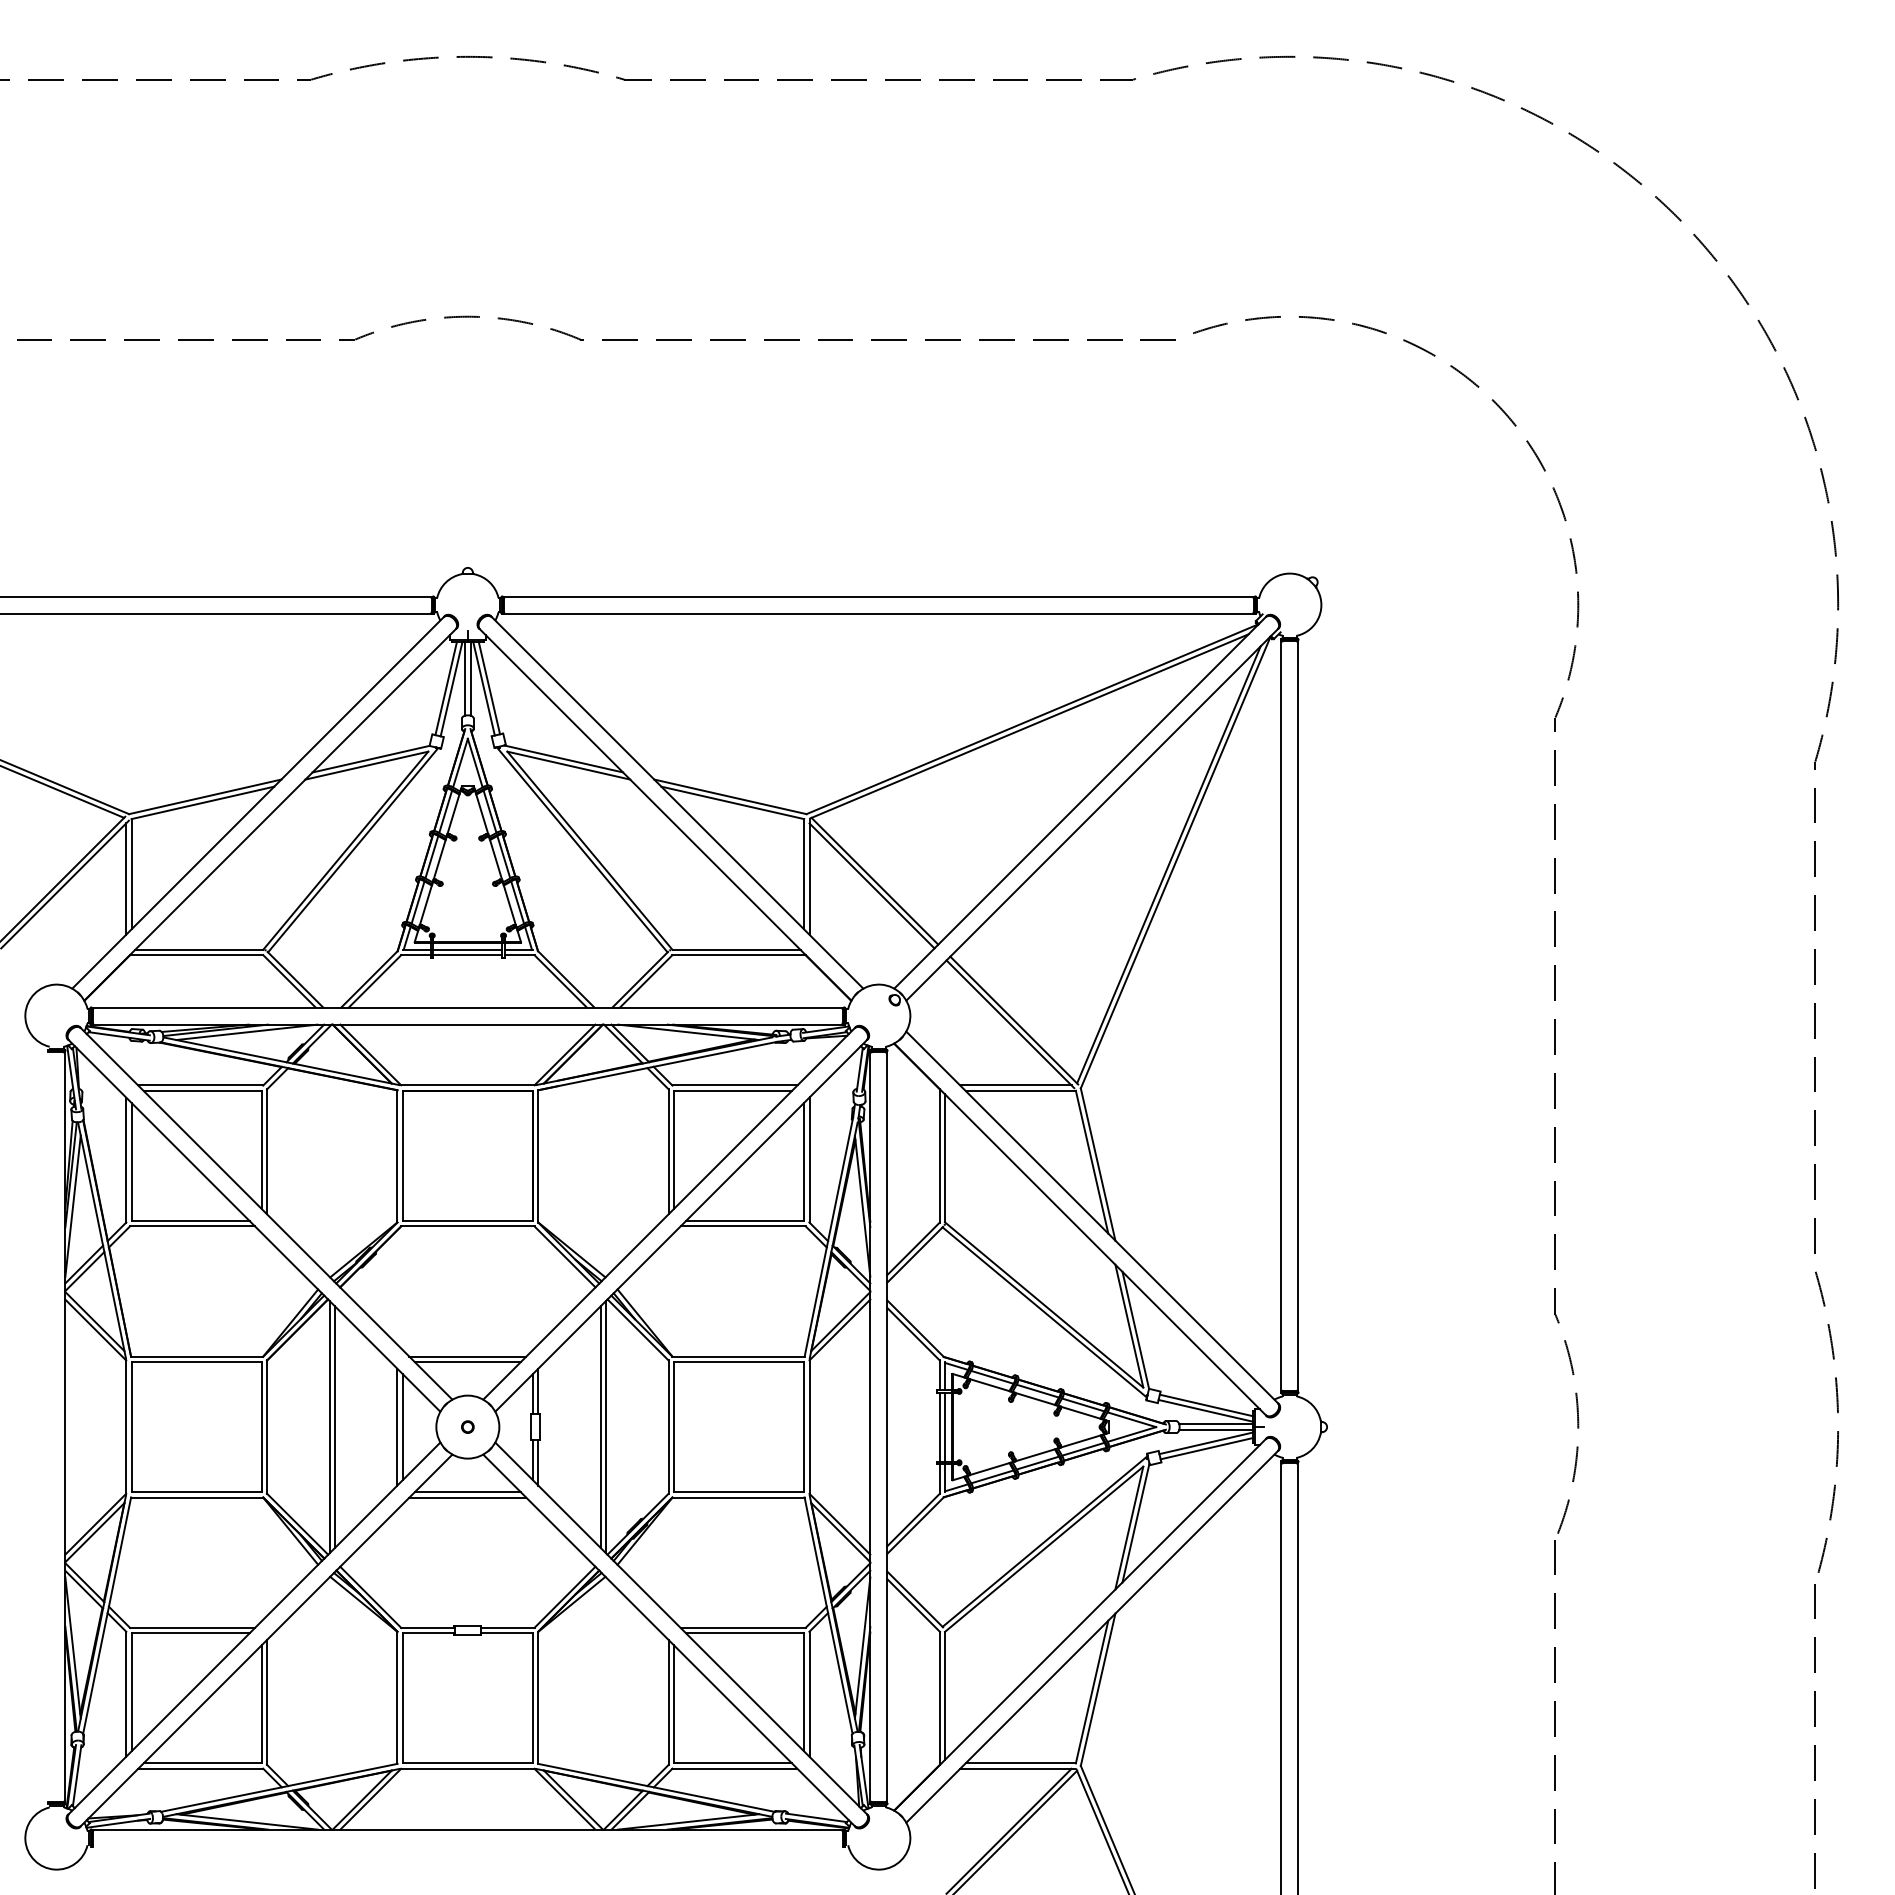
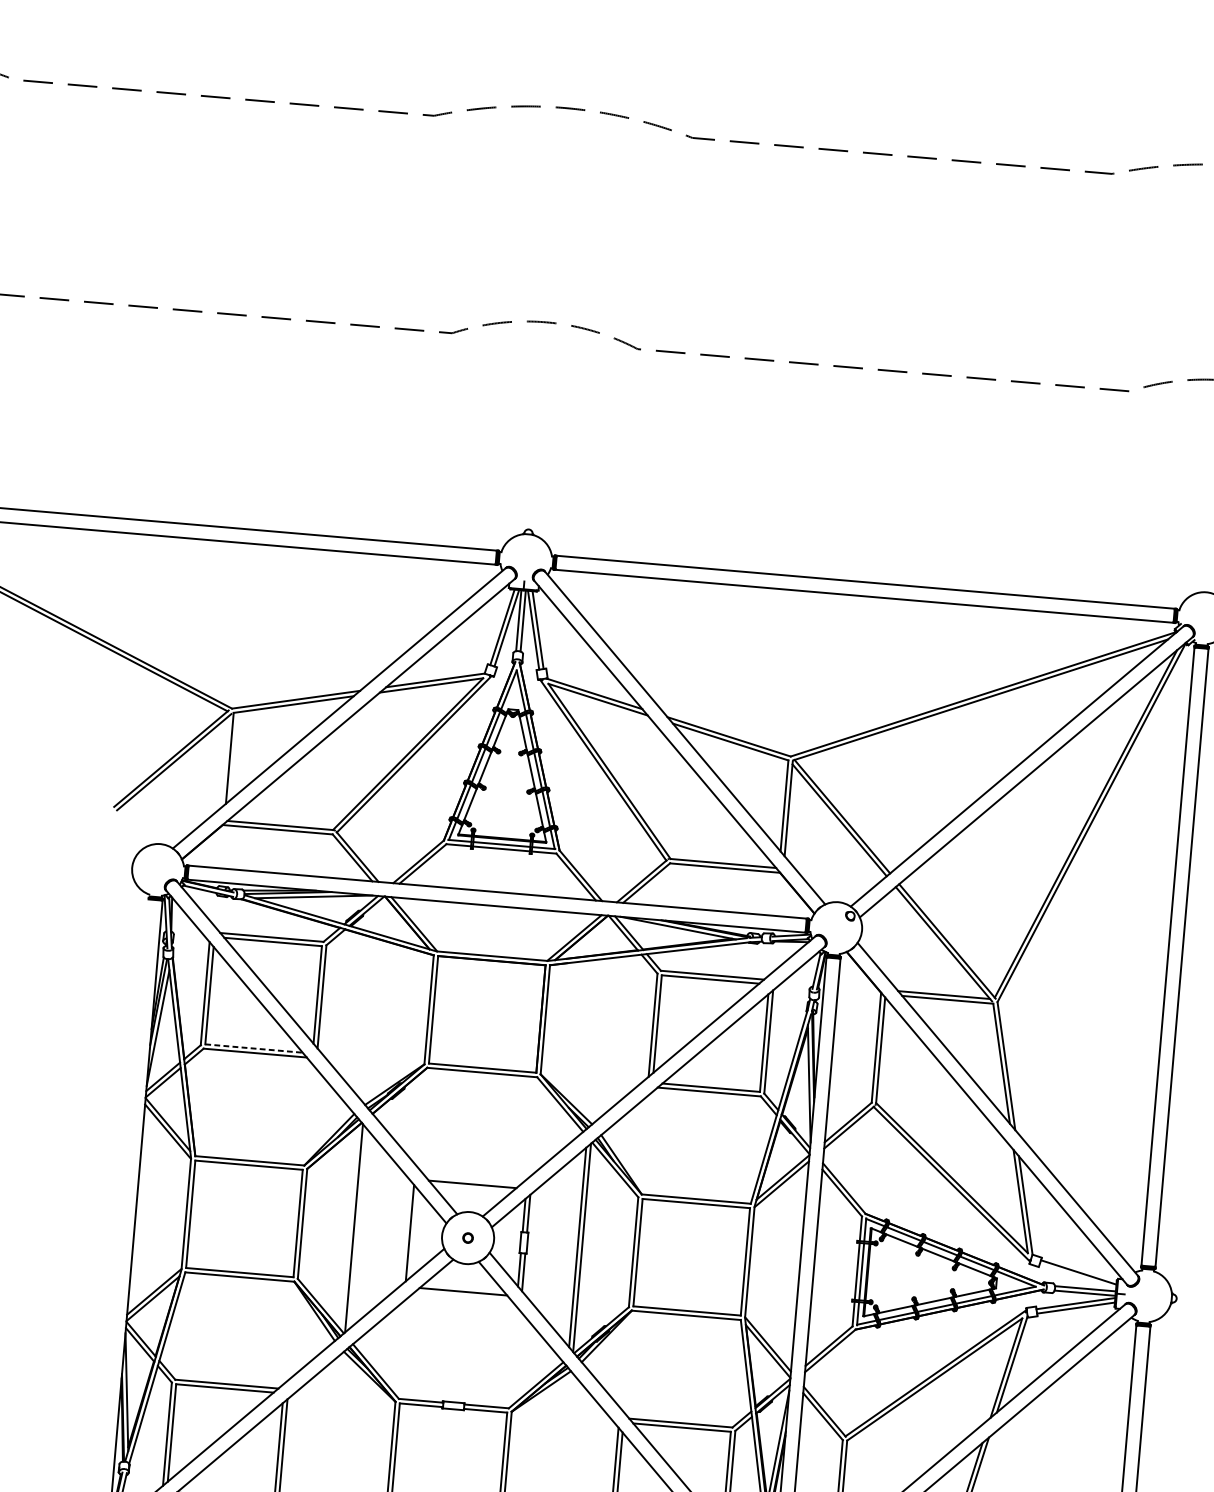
line: (126, 878) -> (225, 761), removed
line: (191, 1221) -> (254, 1048), solid -> dashed
line: (467, 1356) -> (472, 1179), removed
line: (1205, 1410) -> (1077, 1276), removed
line: (334, 1427) -> (358, 1228), removed
line: (402, 1427) -> (414, 1233), removed
line: (467, 1497) -> (462, 1296), removed

